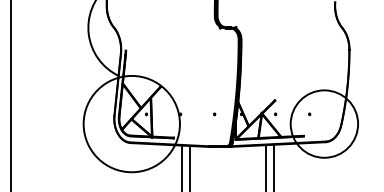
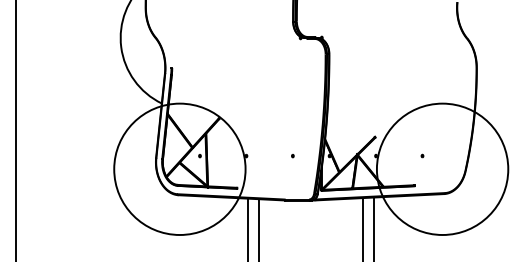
circle: (324, 123) -> (442, 168), size x1.43

